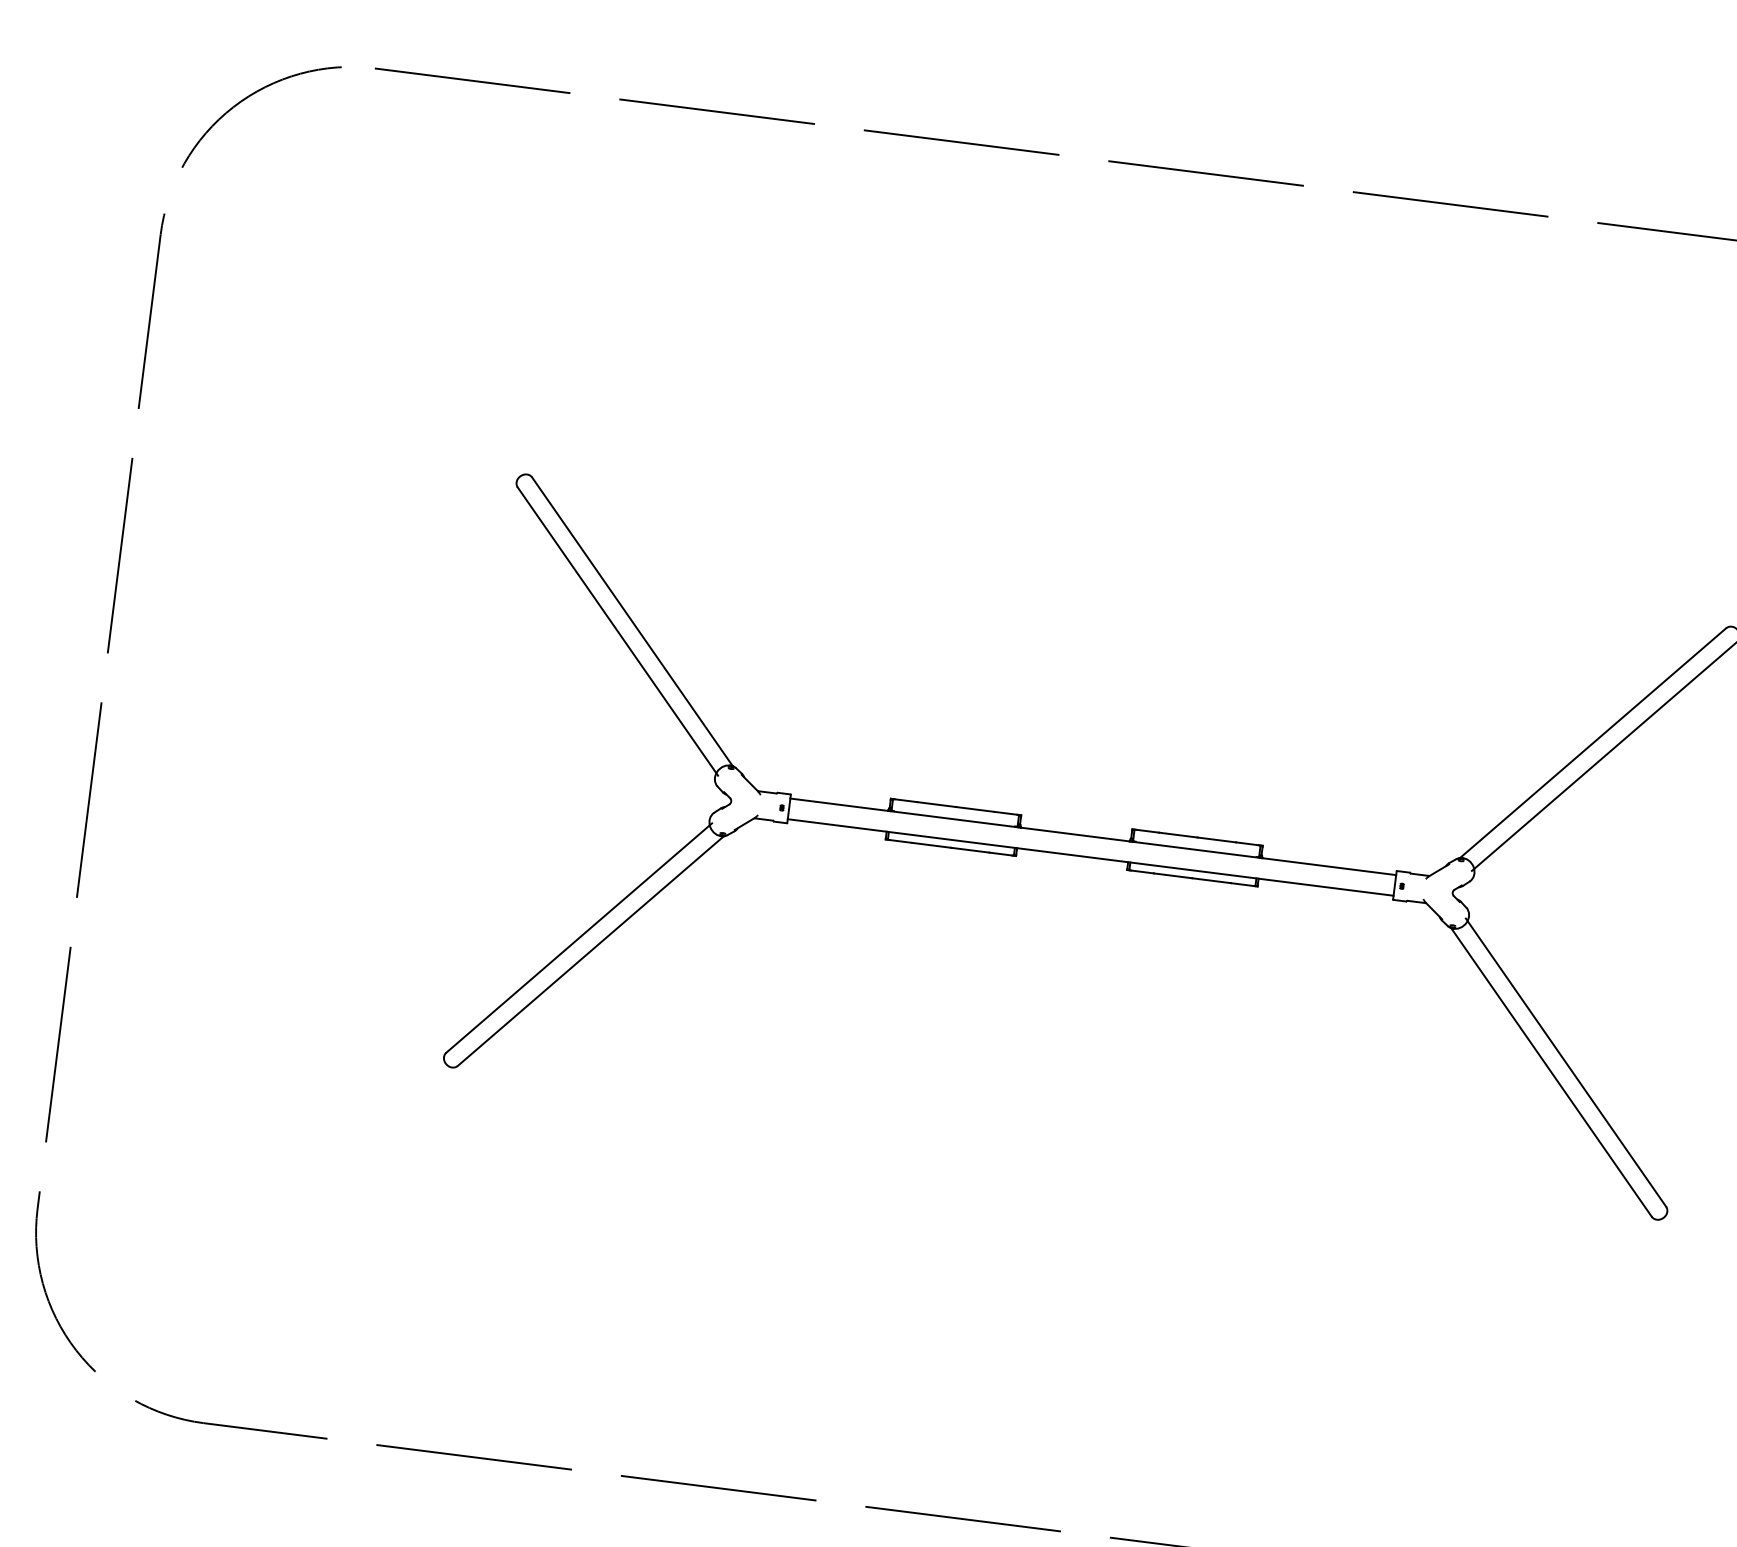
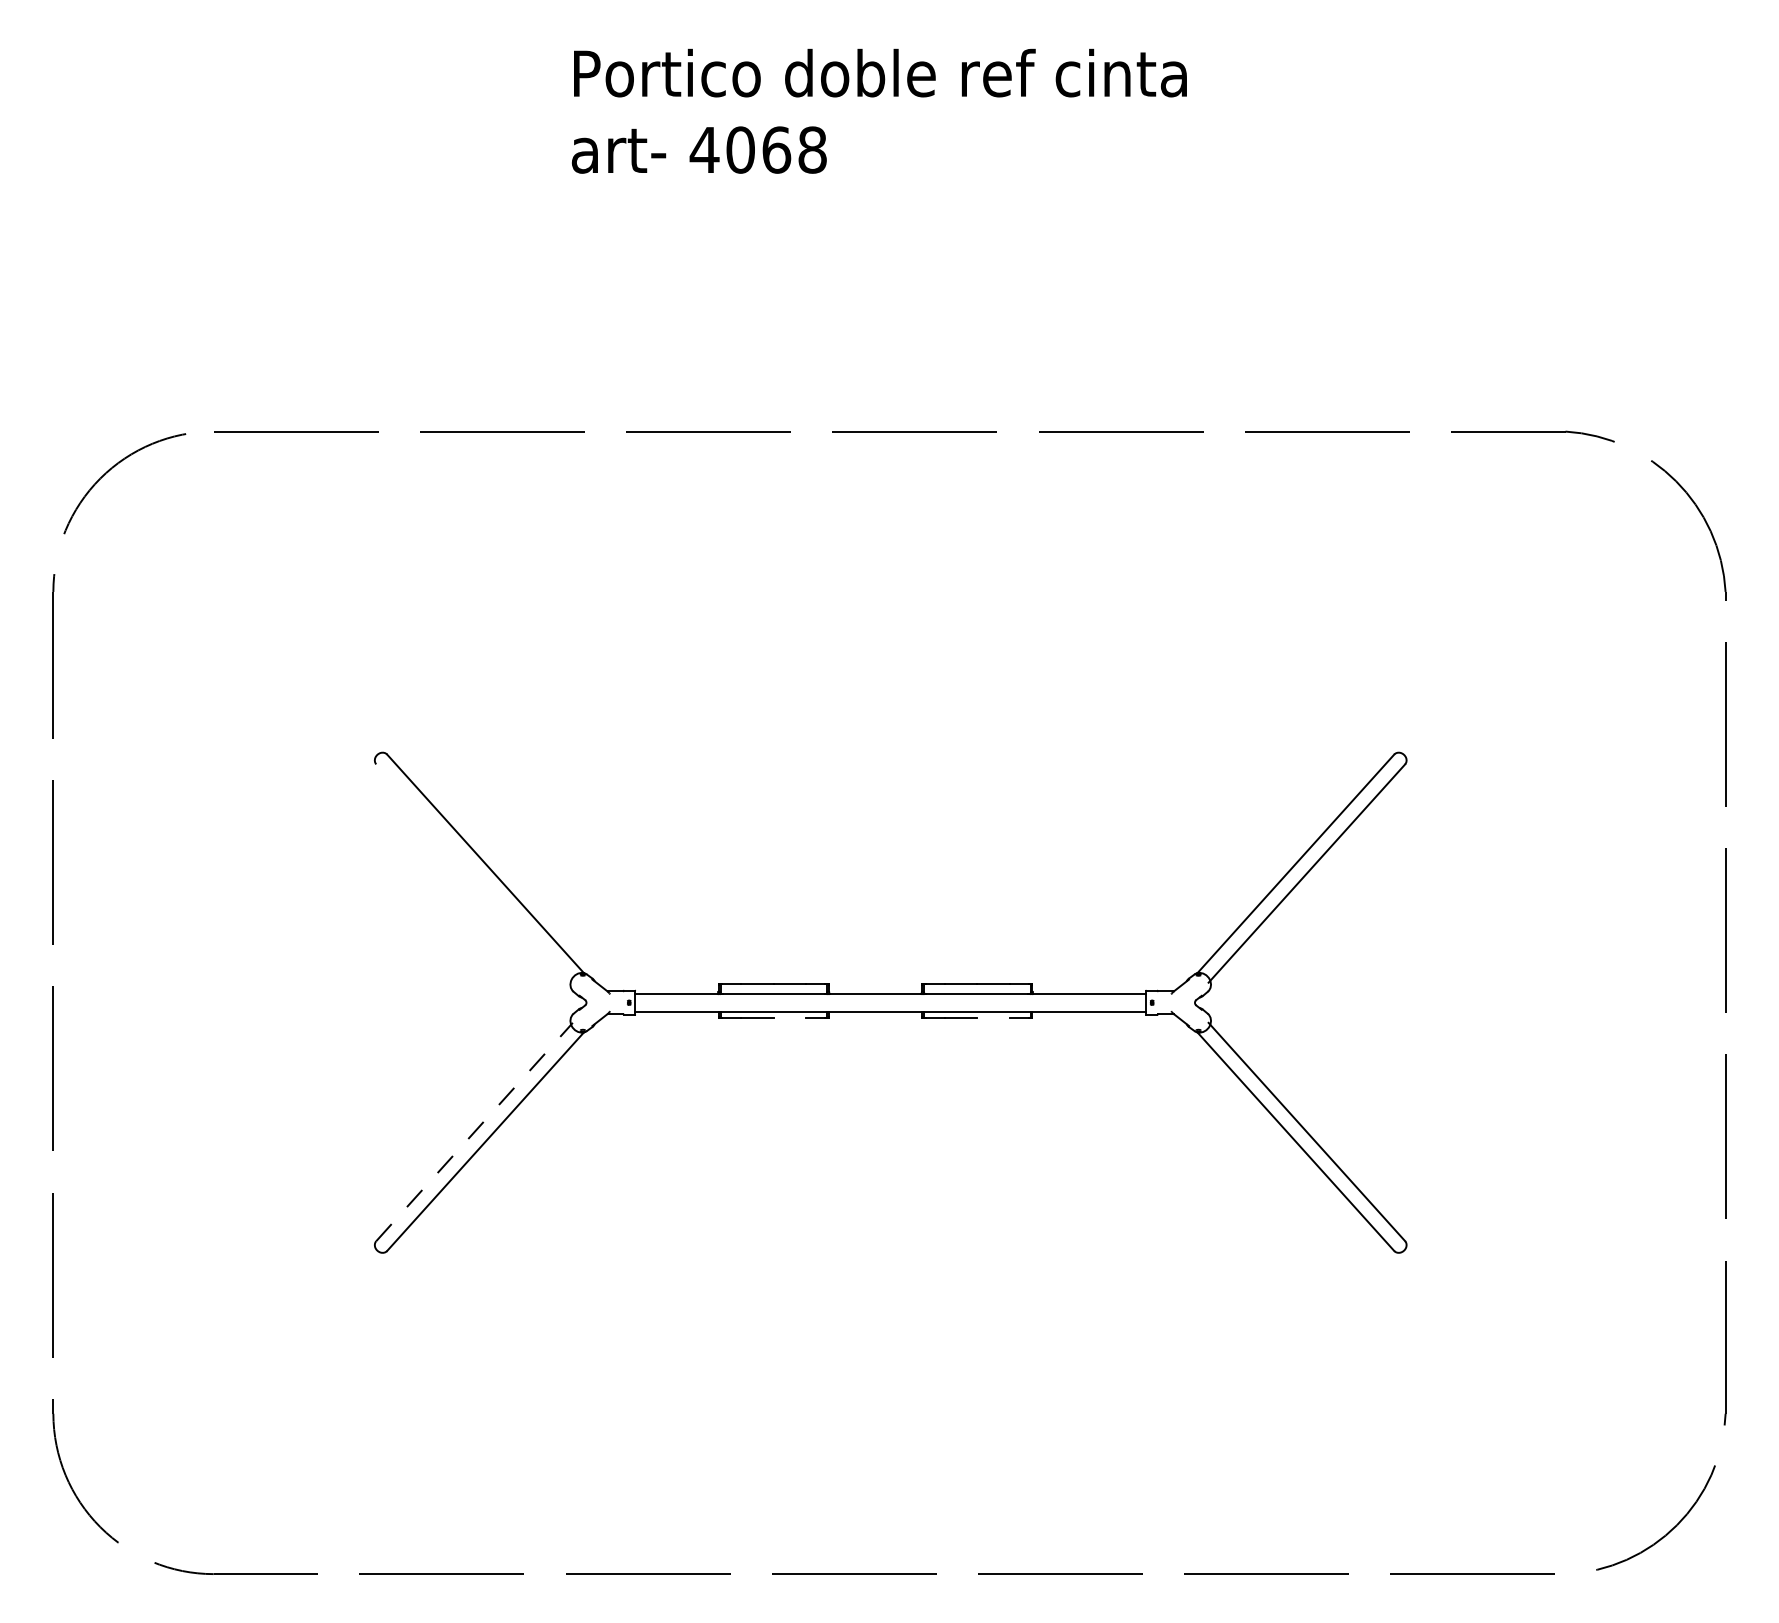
line: (617, 631) -> (474, 873), removed
line: (969, 850) -> (789, 1018), removed
line: (1211, 881) -> (993, 1018), removed
line: (579, 938) -> (474, 1132), solid -> dashed

